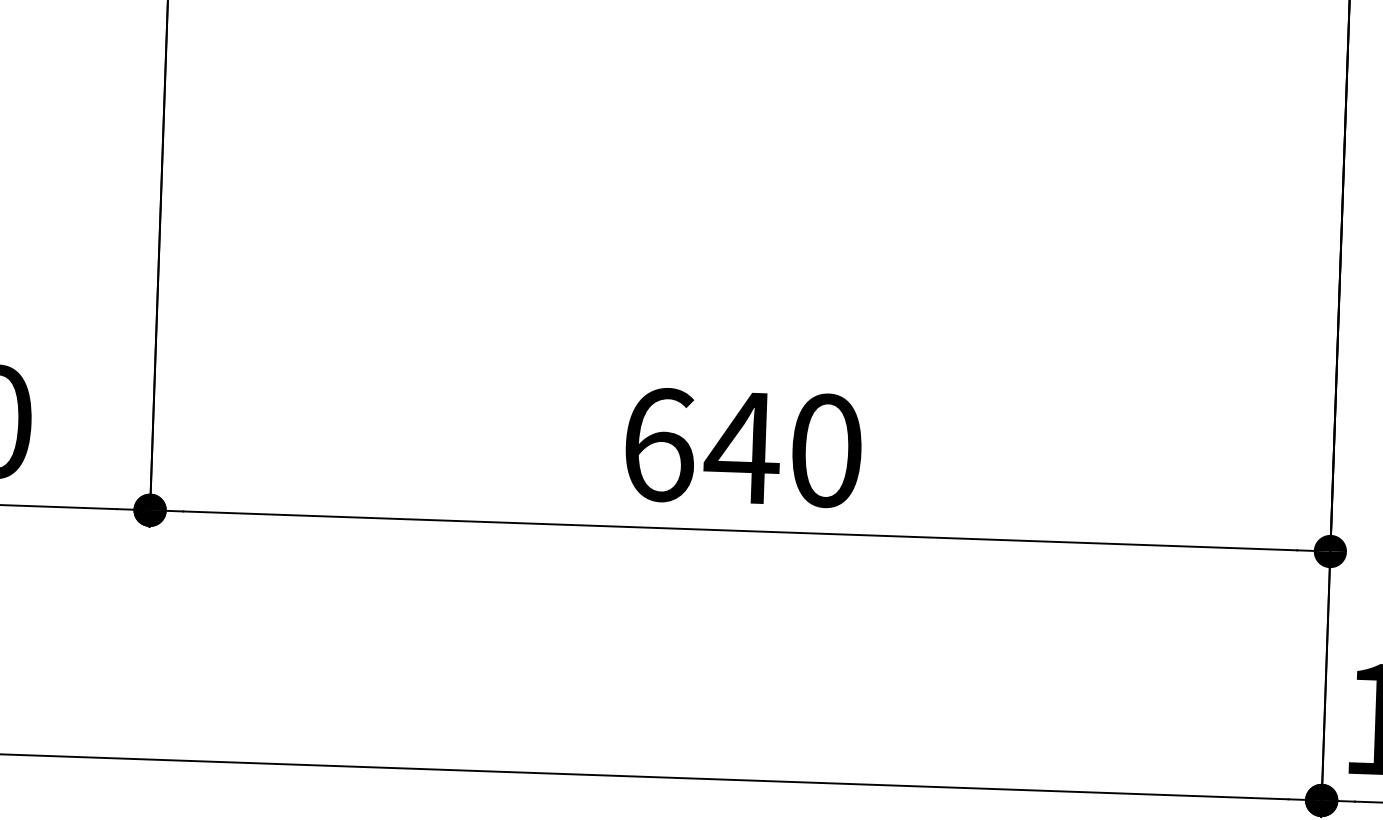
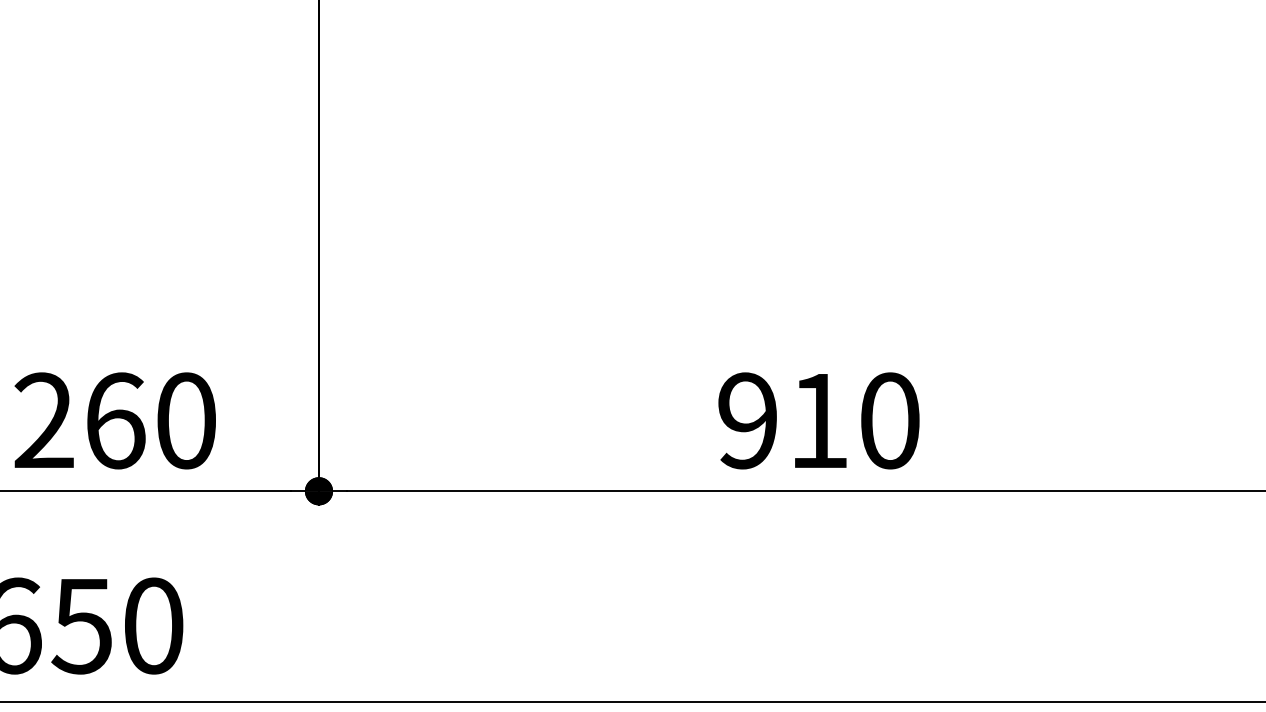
text: (702, 445) -> (784, 420), 640 -> 910

